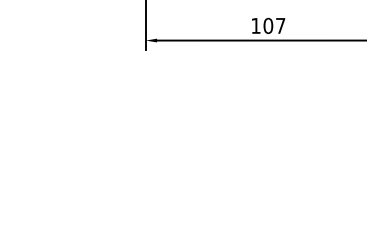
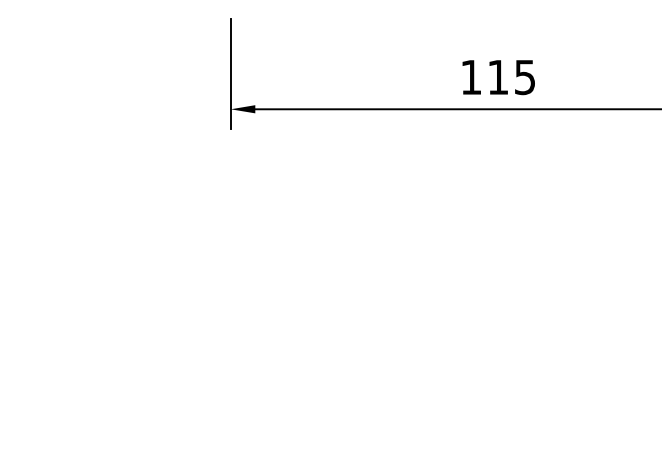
text: (274, 25) -> (511, 76), 107 -> 115

